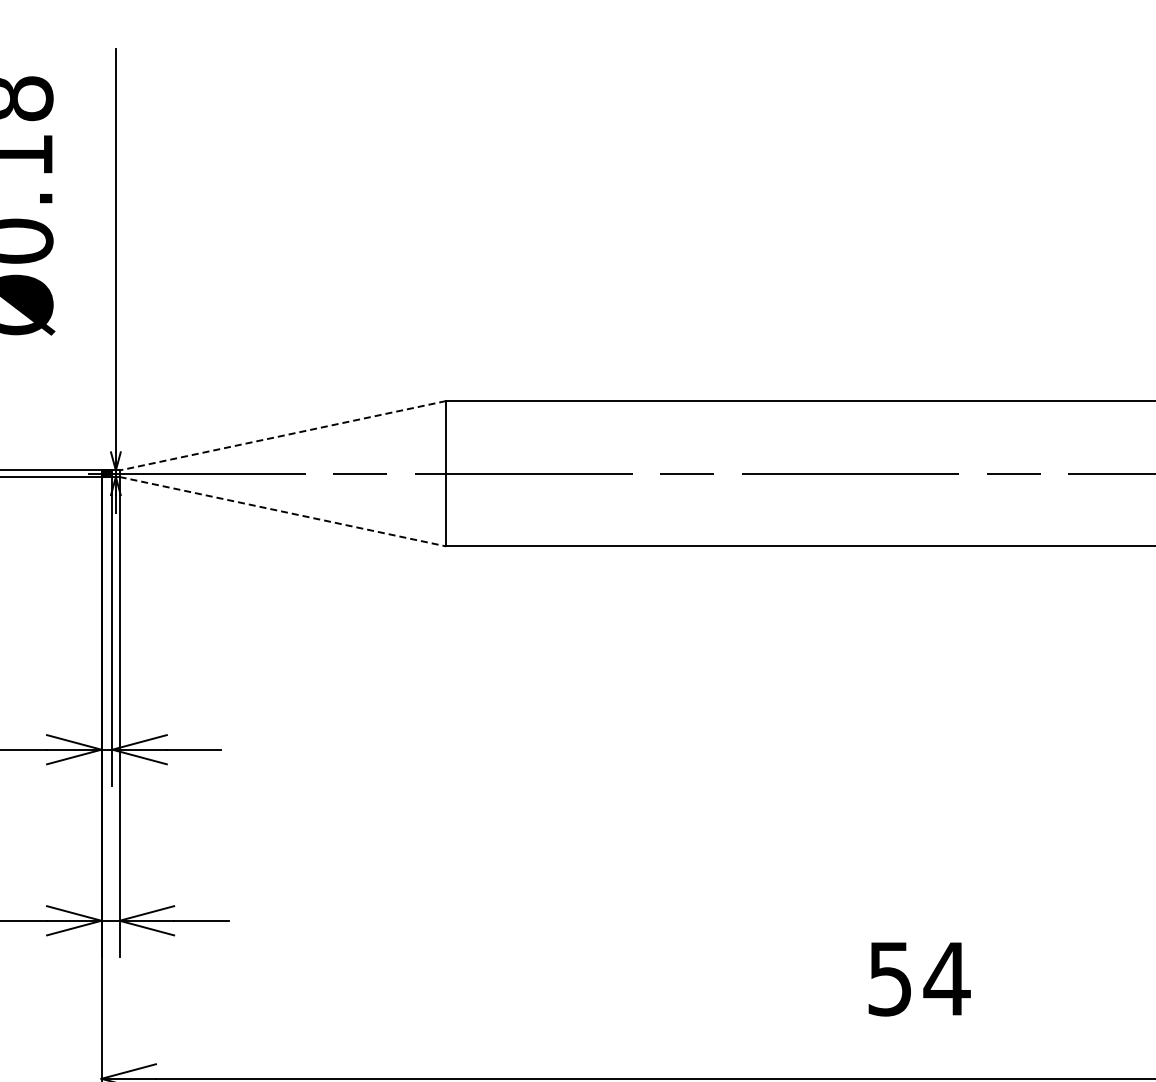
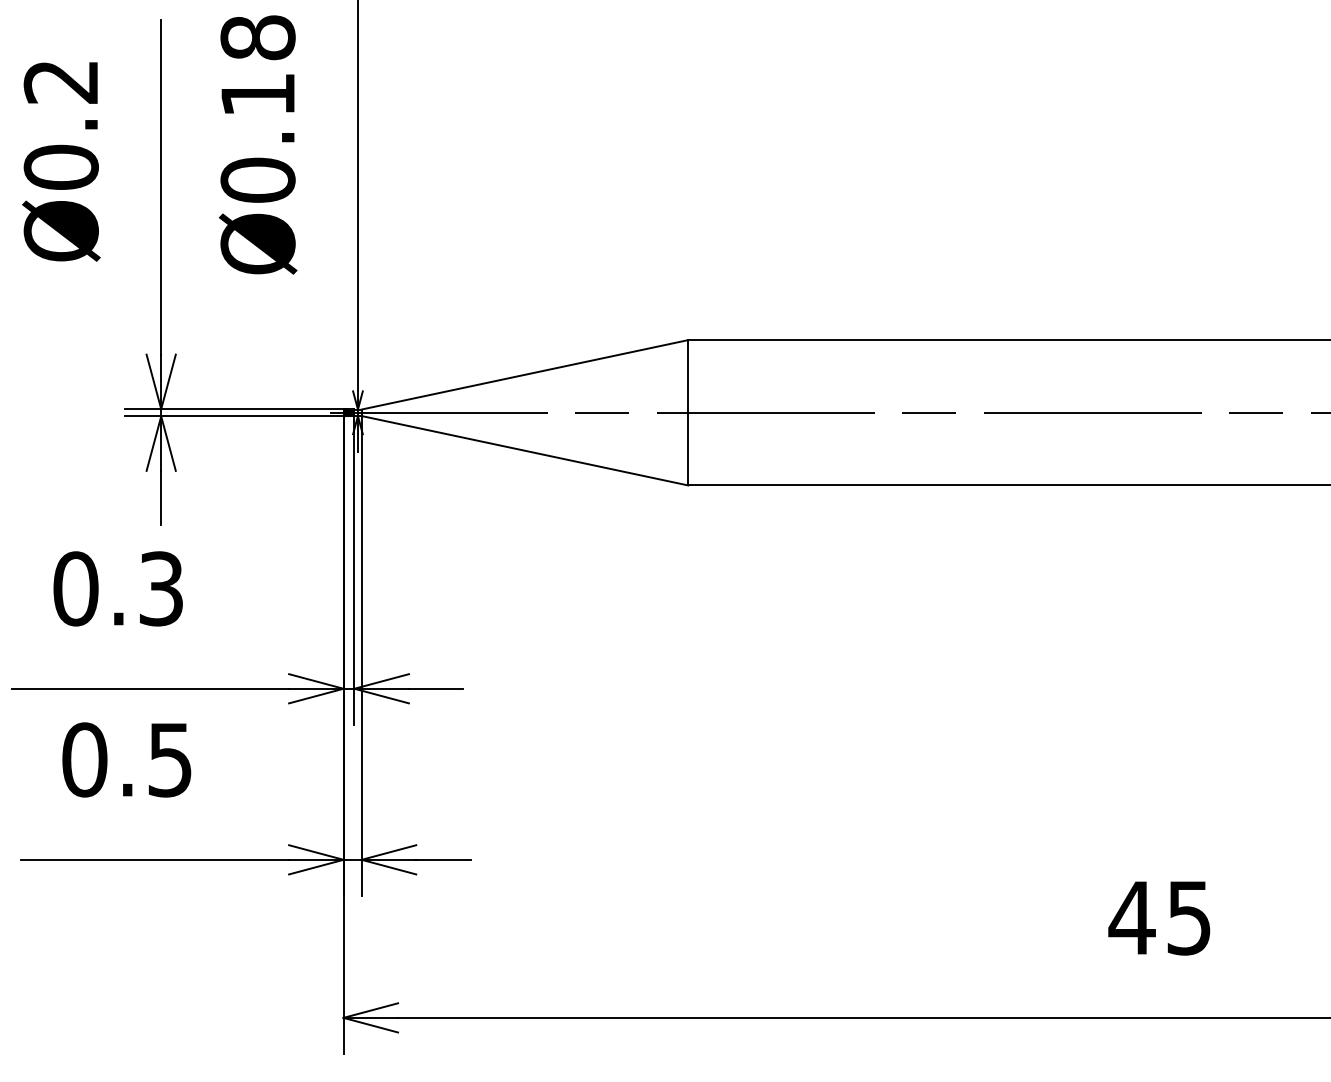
line: (282, 435) -> (524, 374), dashed -> solid
line: (282, 511) -> (524, 450), dashed -> solid
text: (918, 979) -> (1160, 918), 54 -> 45

